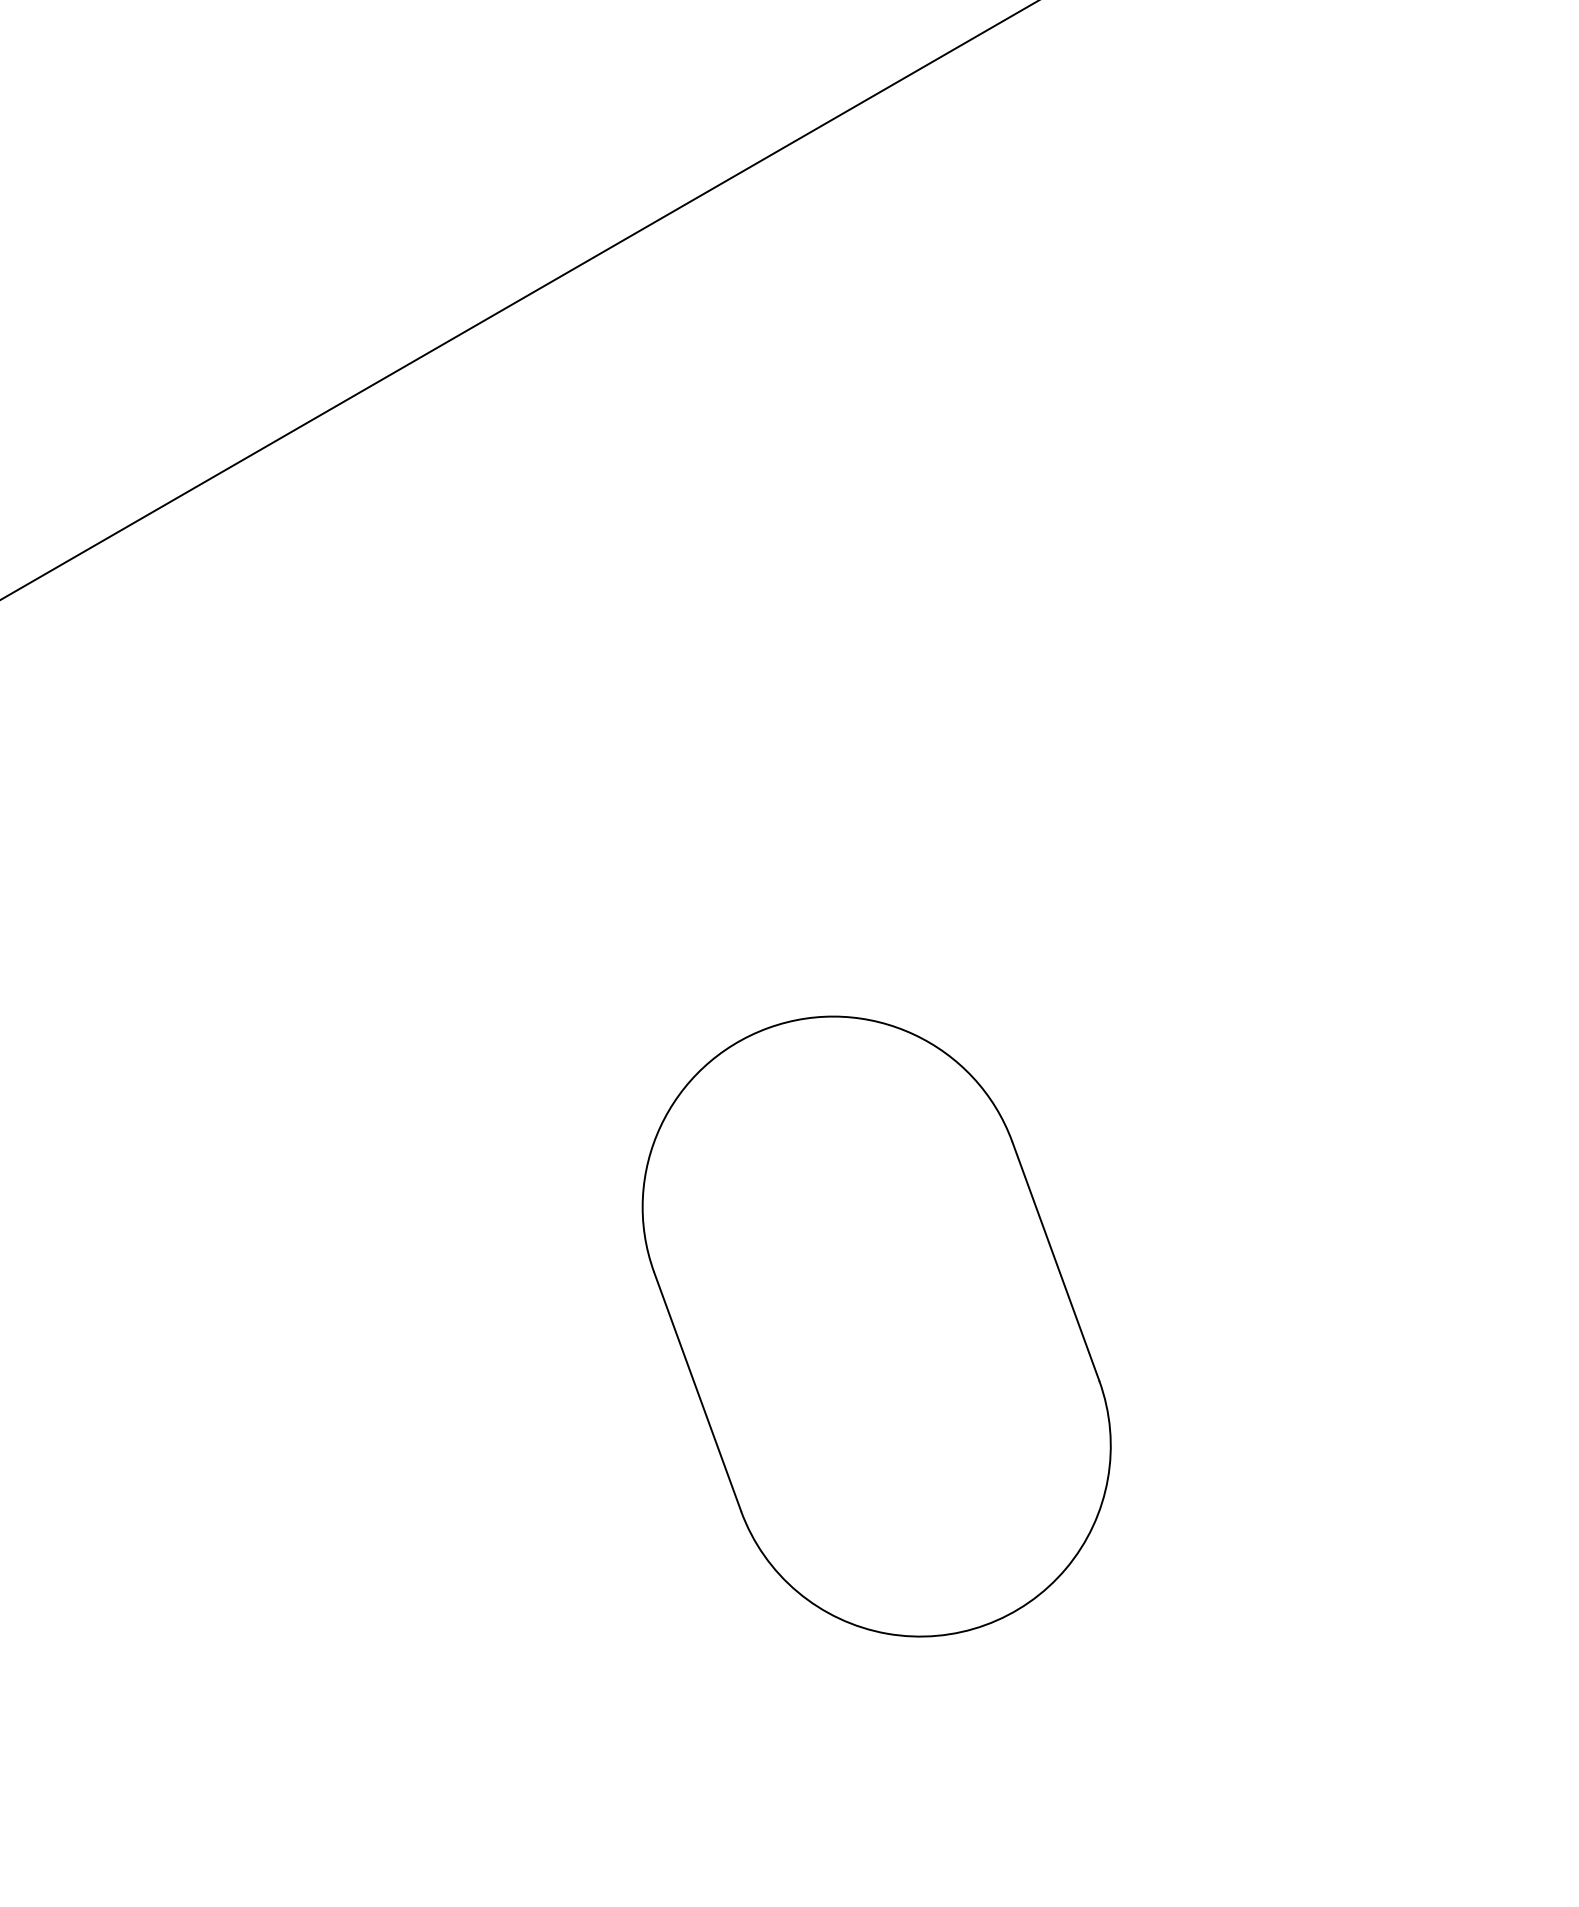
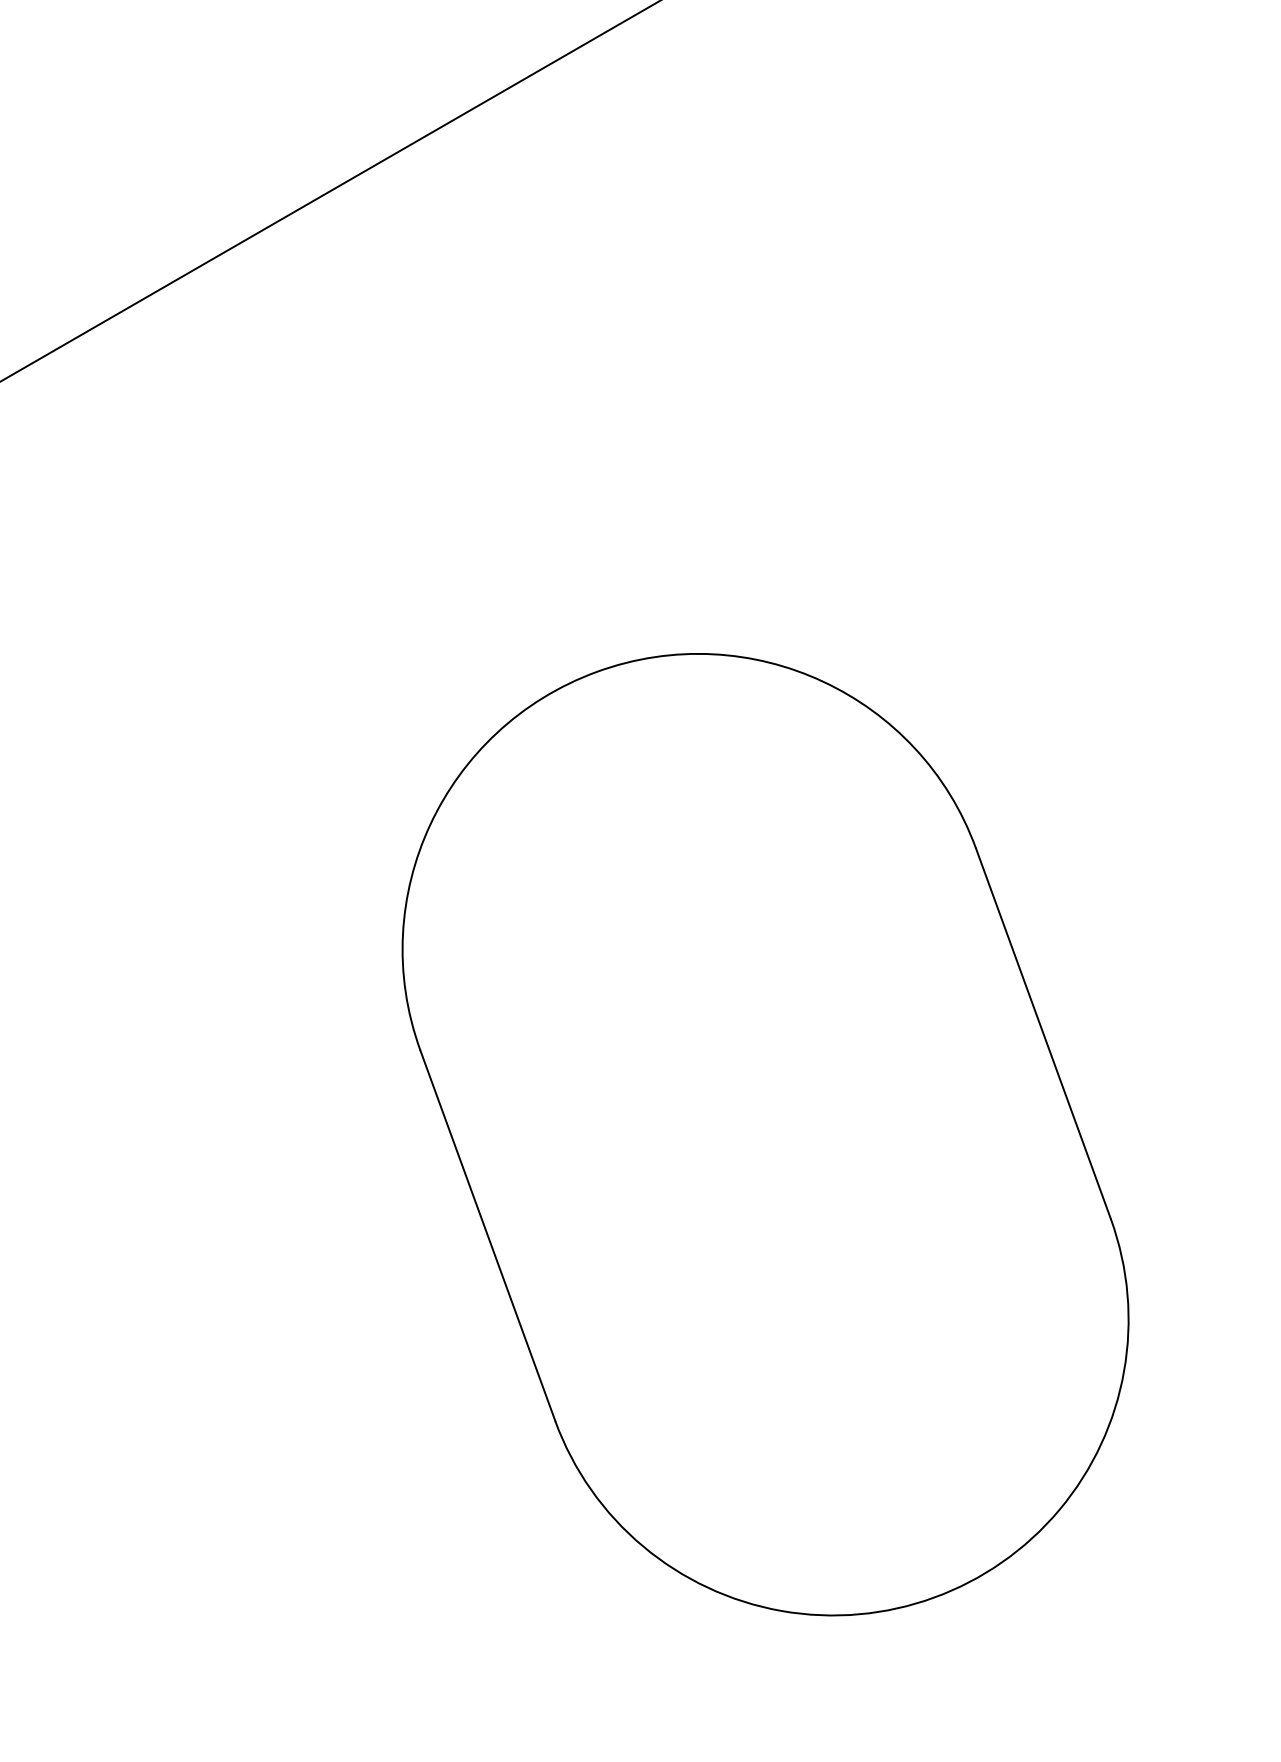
part: (876, 1326) -> (765, 1134), size x1.6

